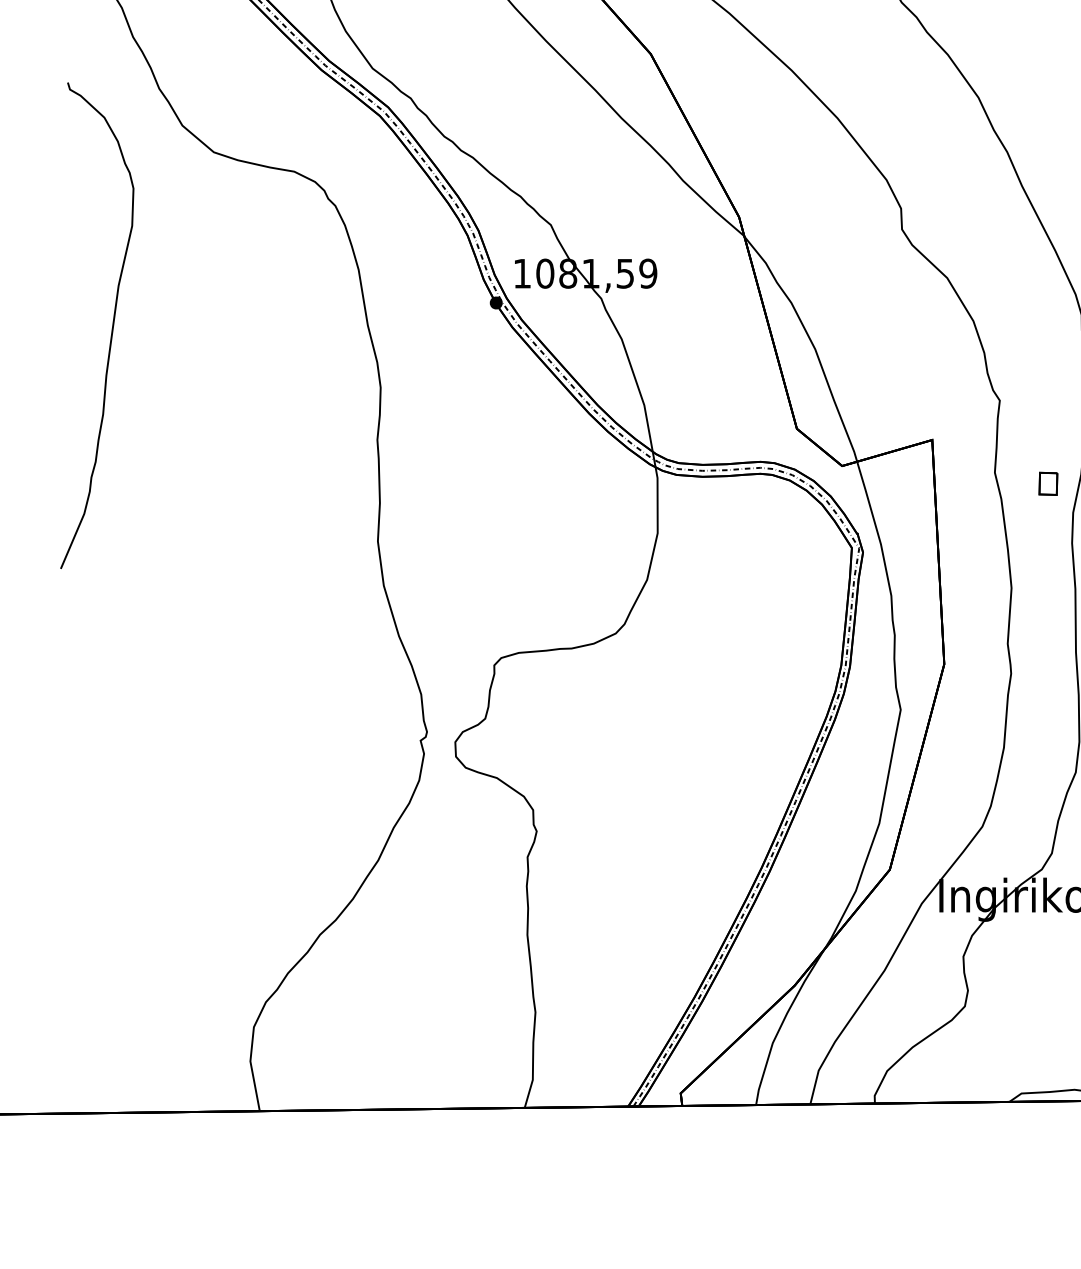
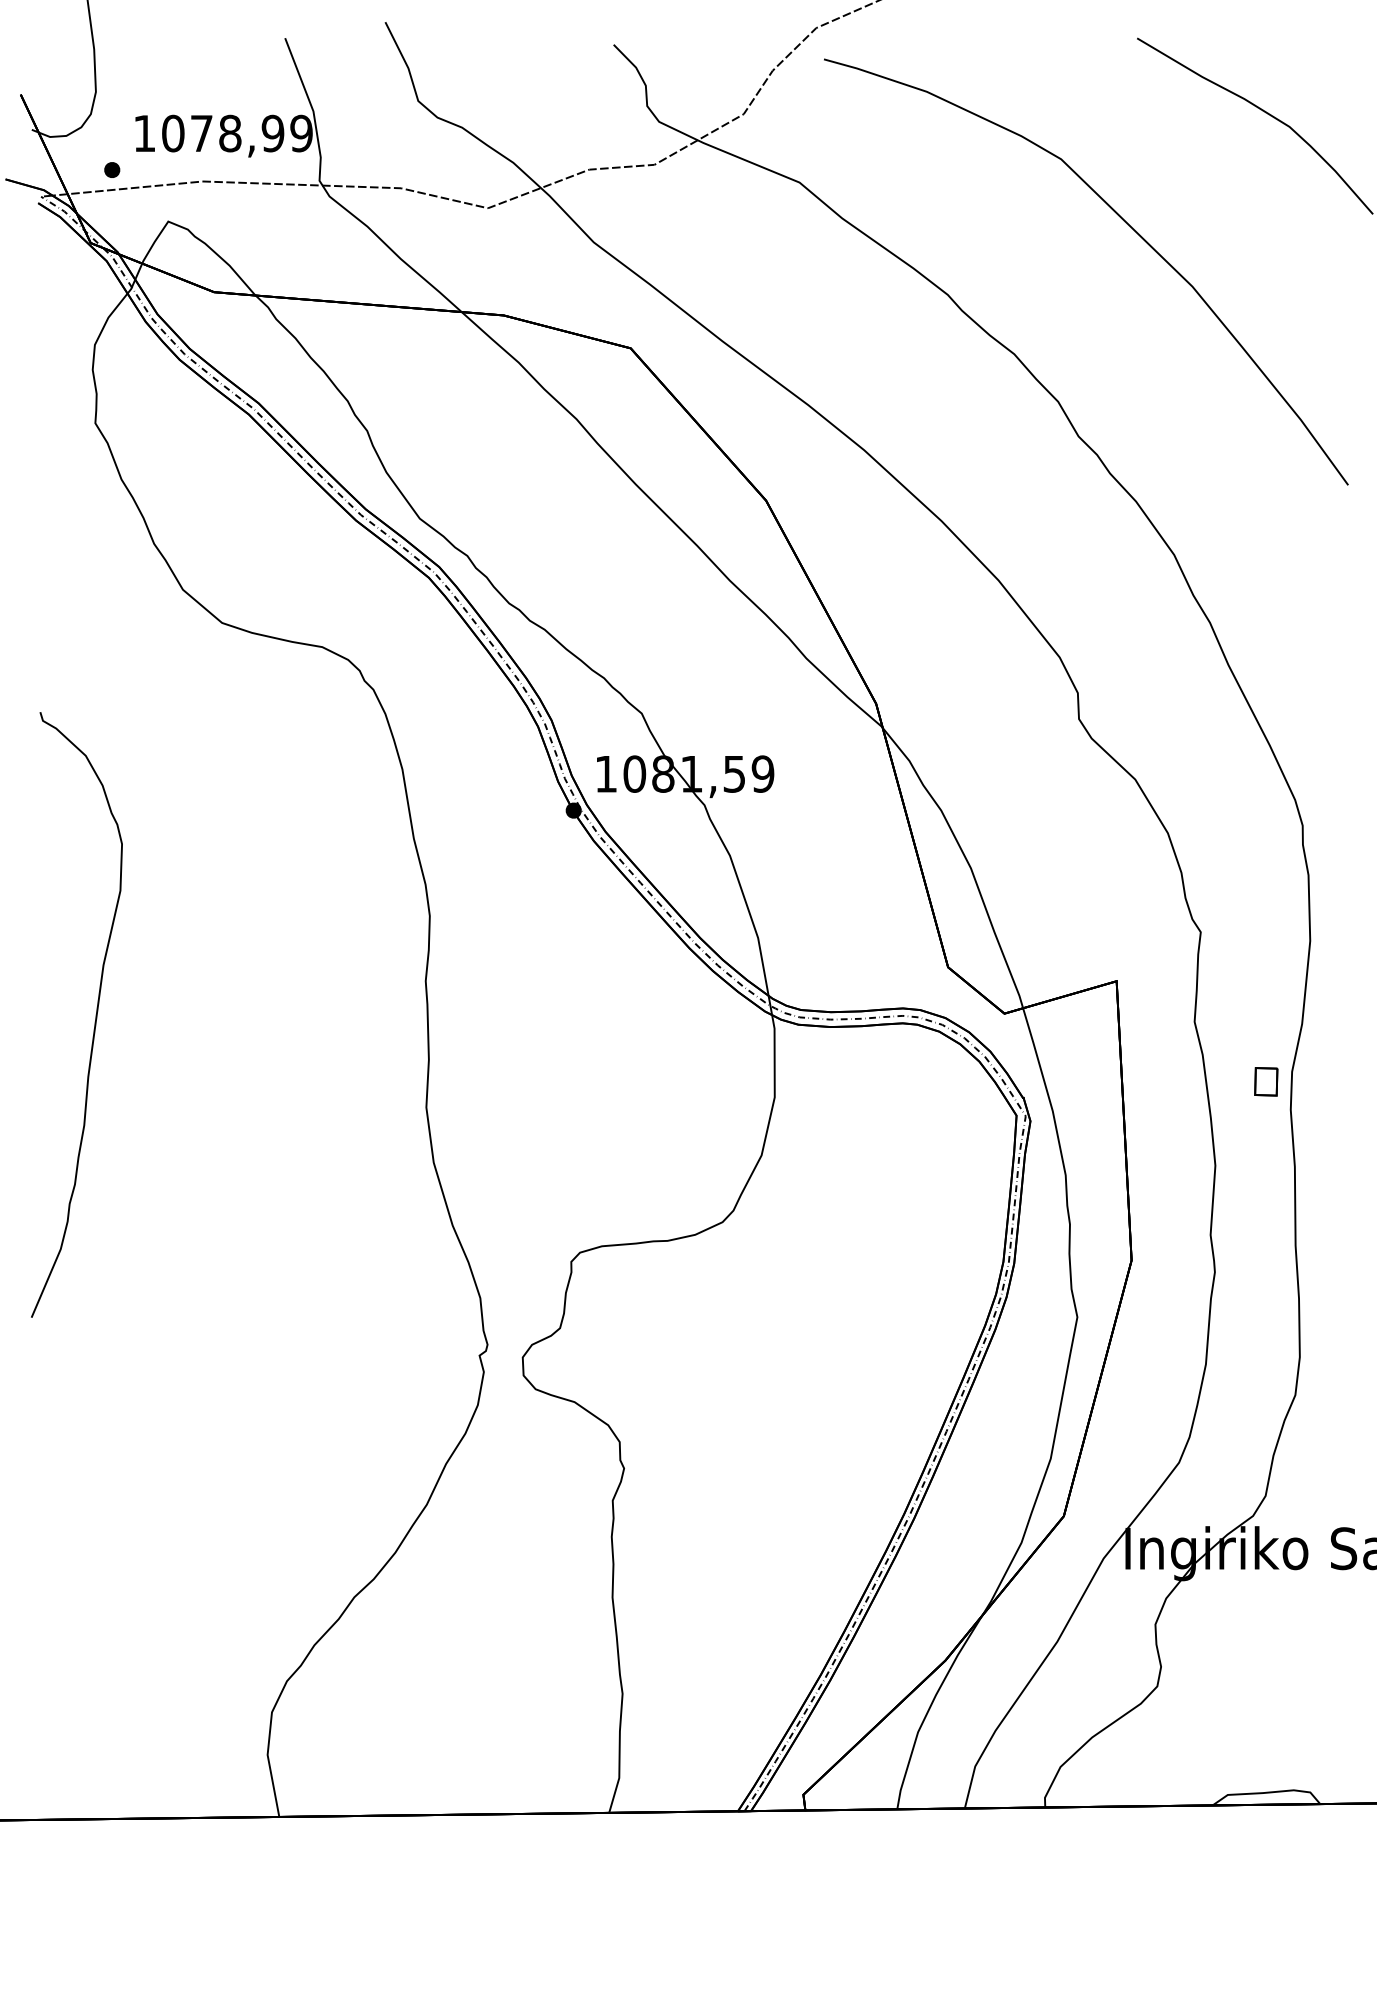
curve: (112, 325) -> (95, 1014), moved
part: (1048, 483) -> (1266, 1081), moved

